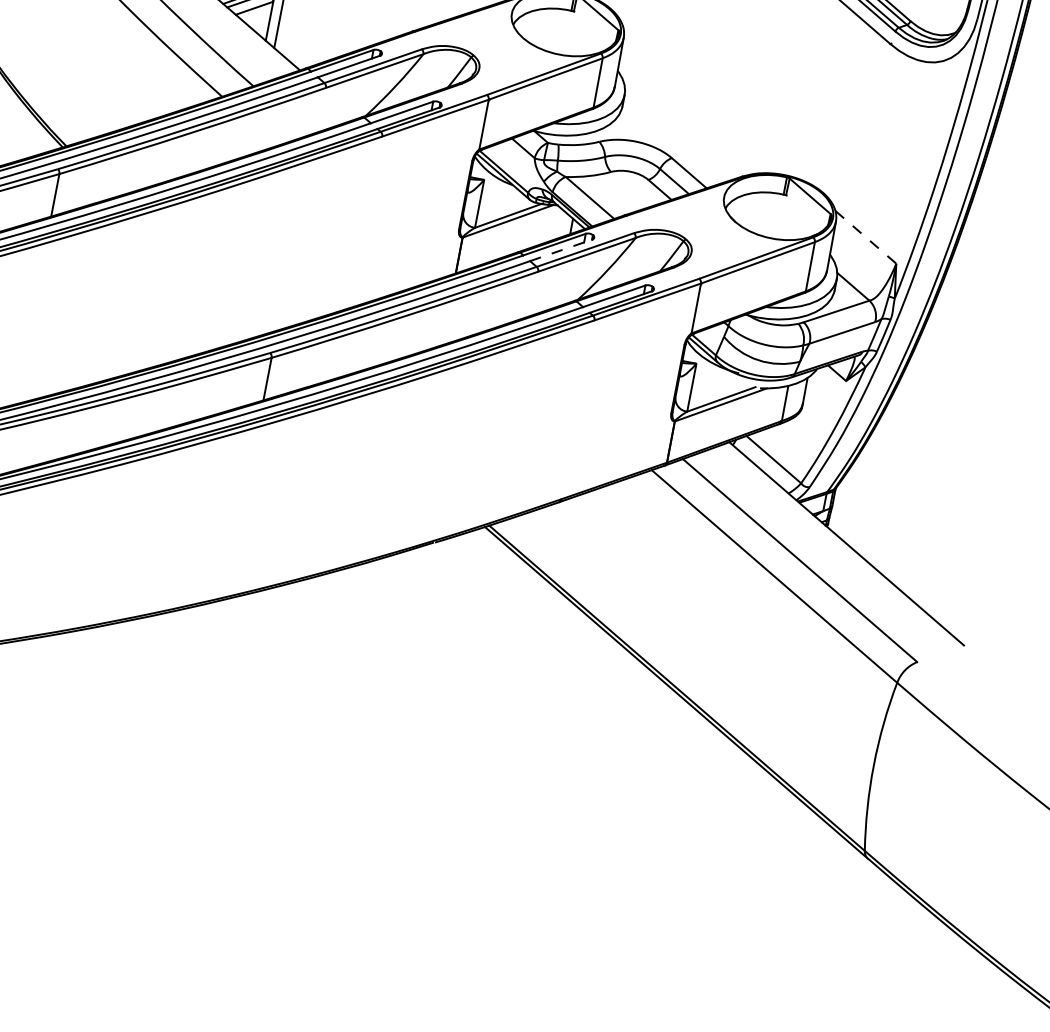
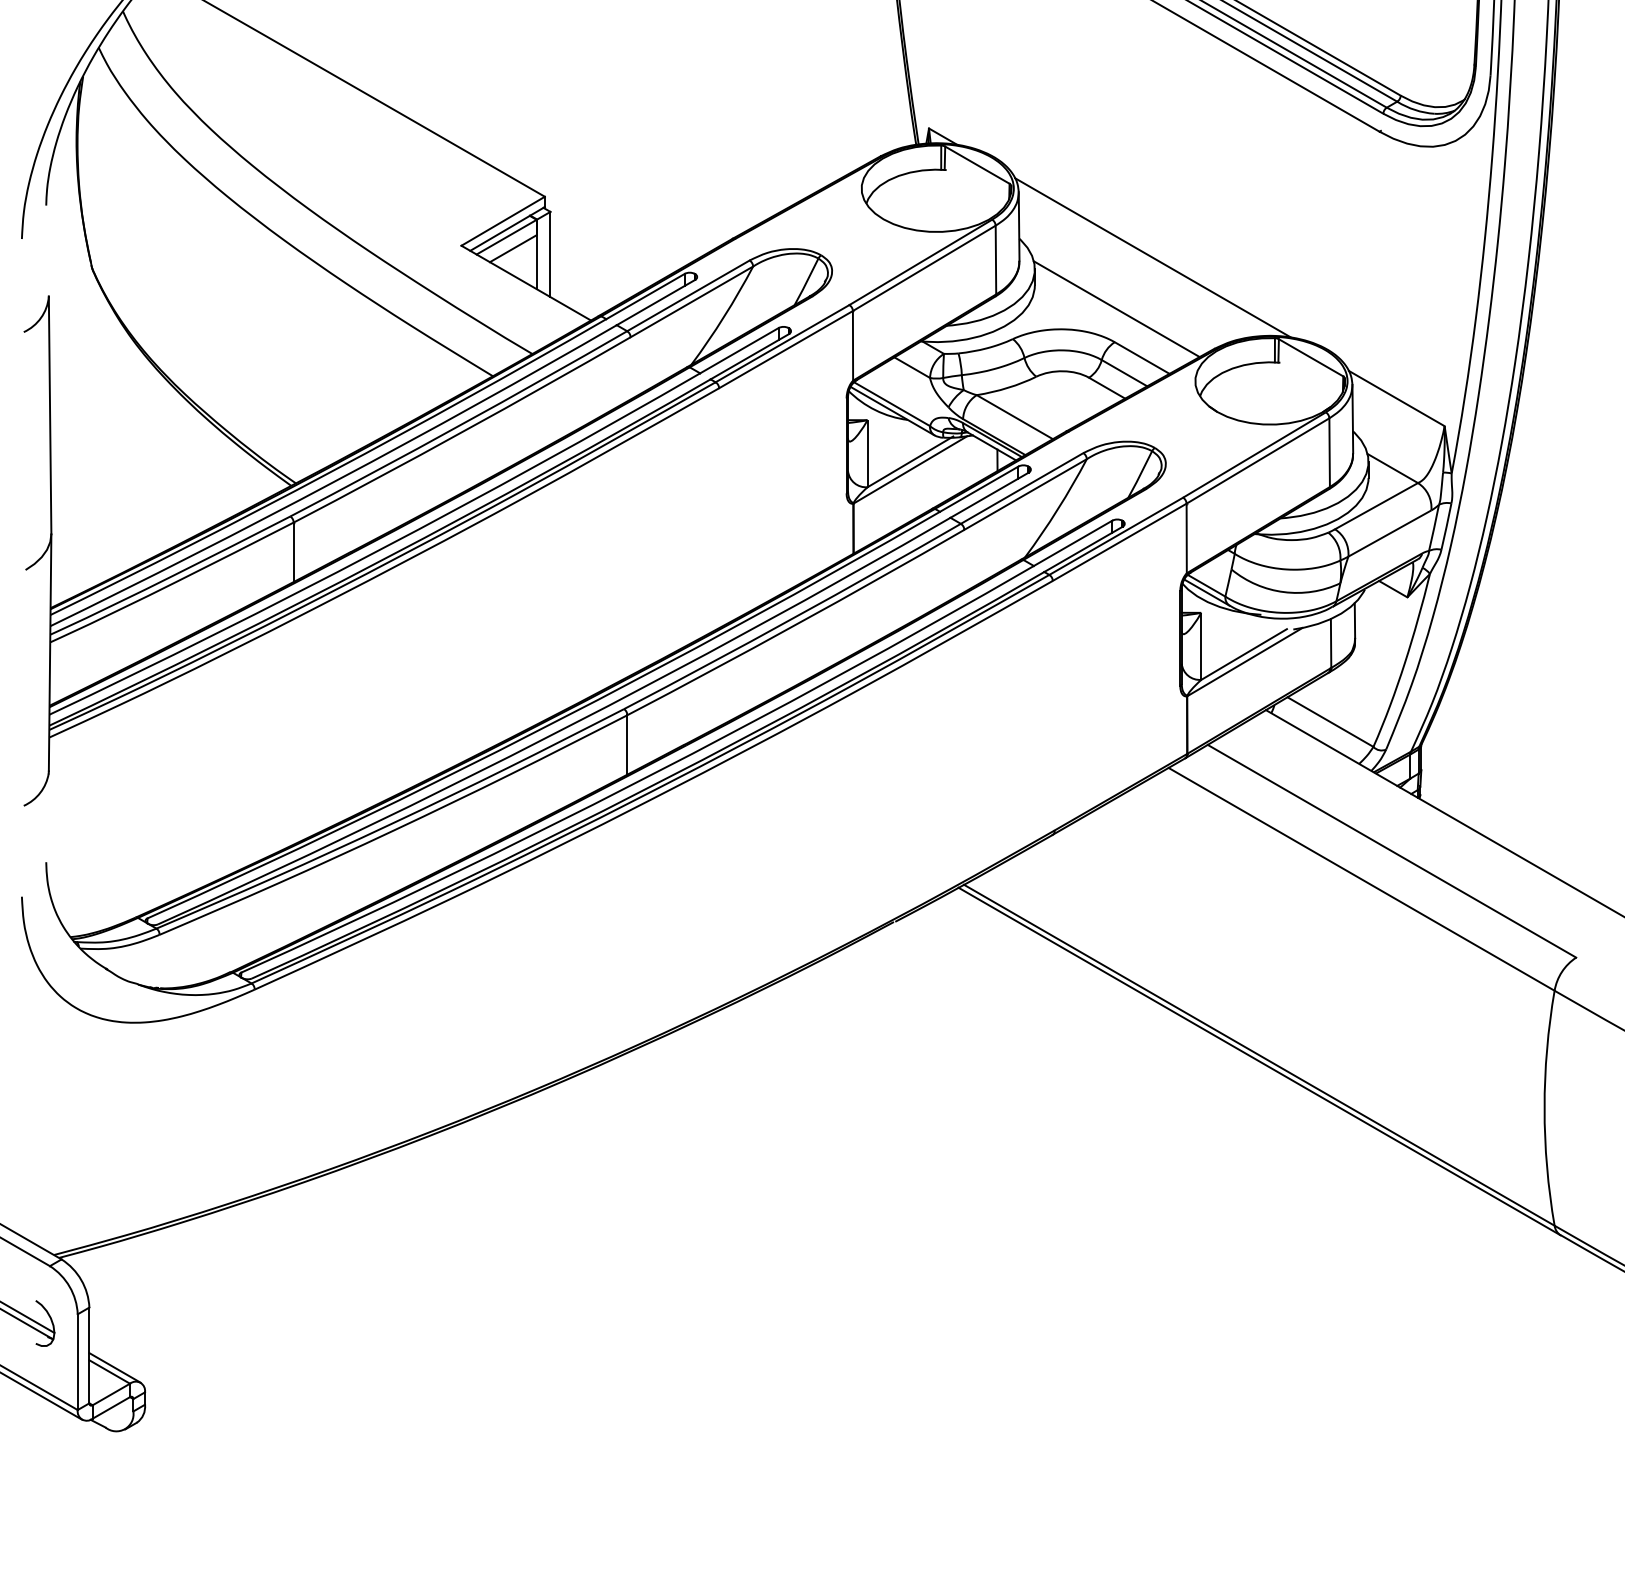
line: (710, 102) -> (1152, 257), added
line: (677, 134) -> (1116, 309), added
line: (866, 237) -> (1397, 398), dashed -> solid
line: (561, 249) -> (990, 494), dashed -> solid

